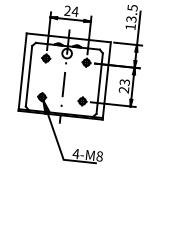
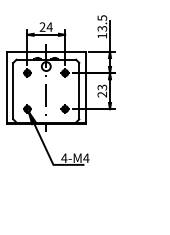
text: (99, 156) -> (86, 158), 4-M8 -> 4-M4

